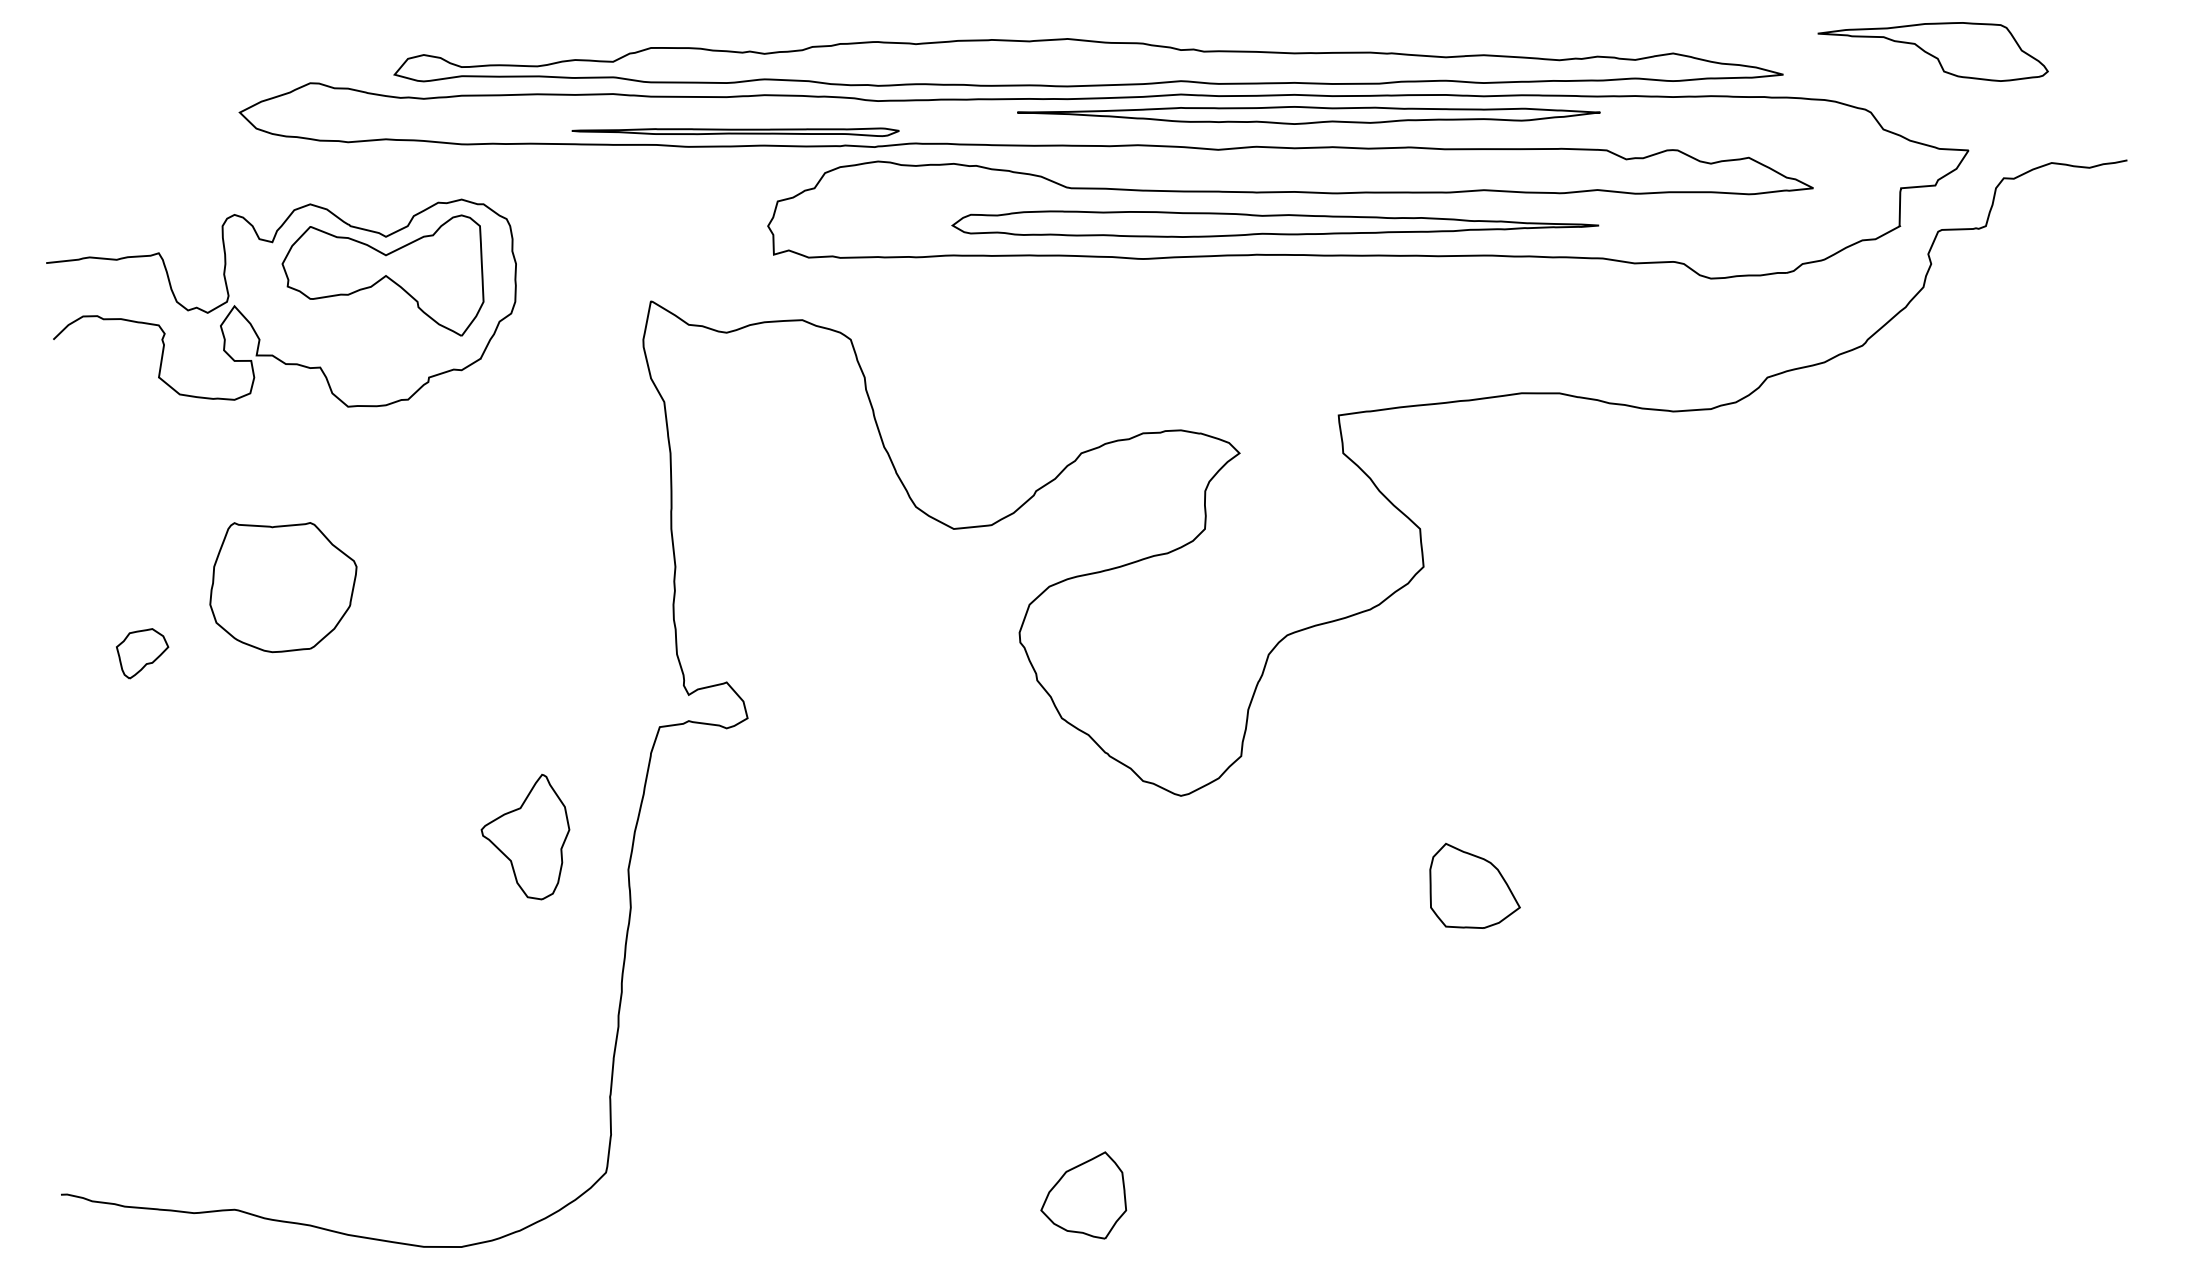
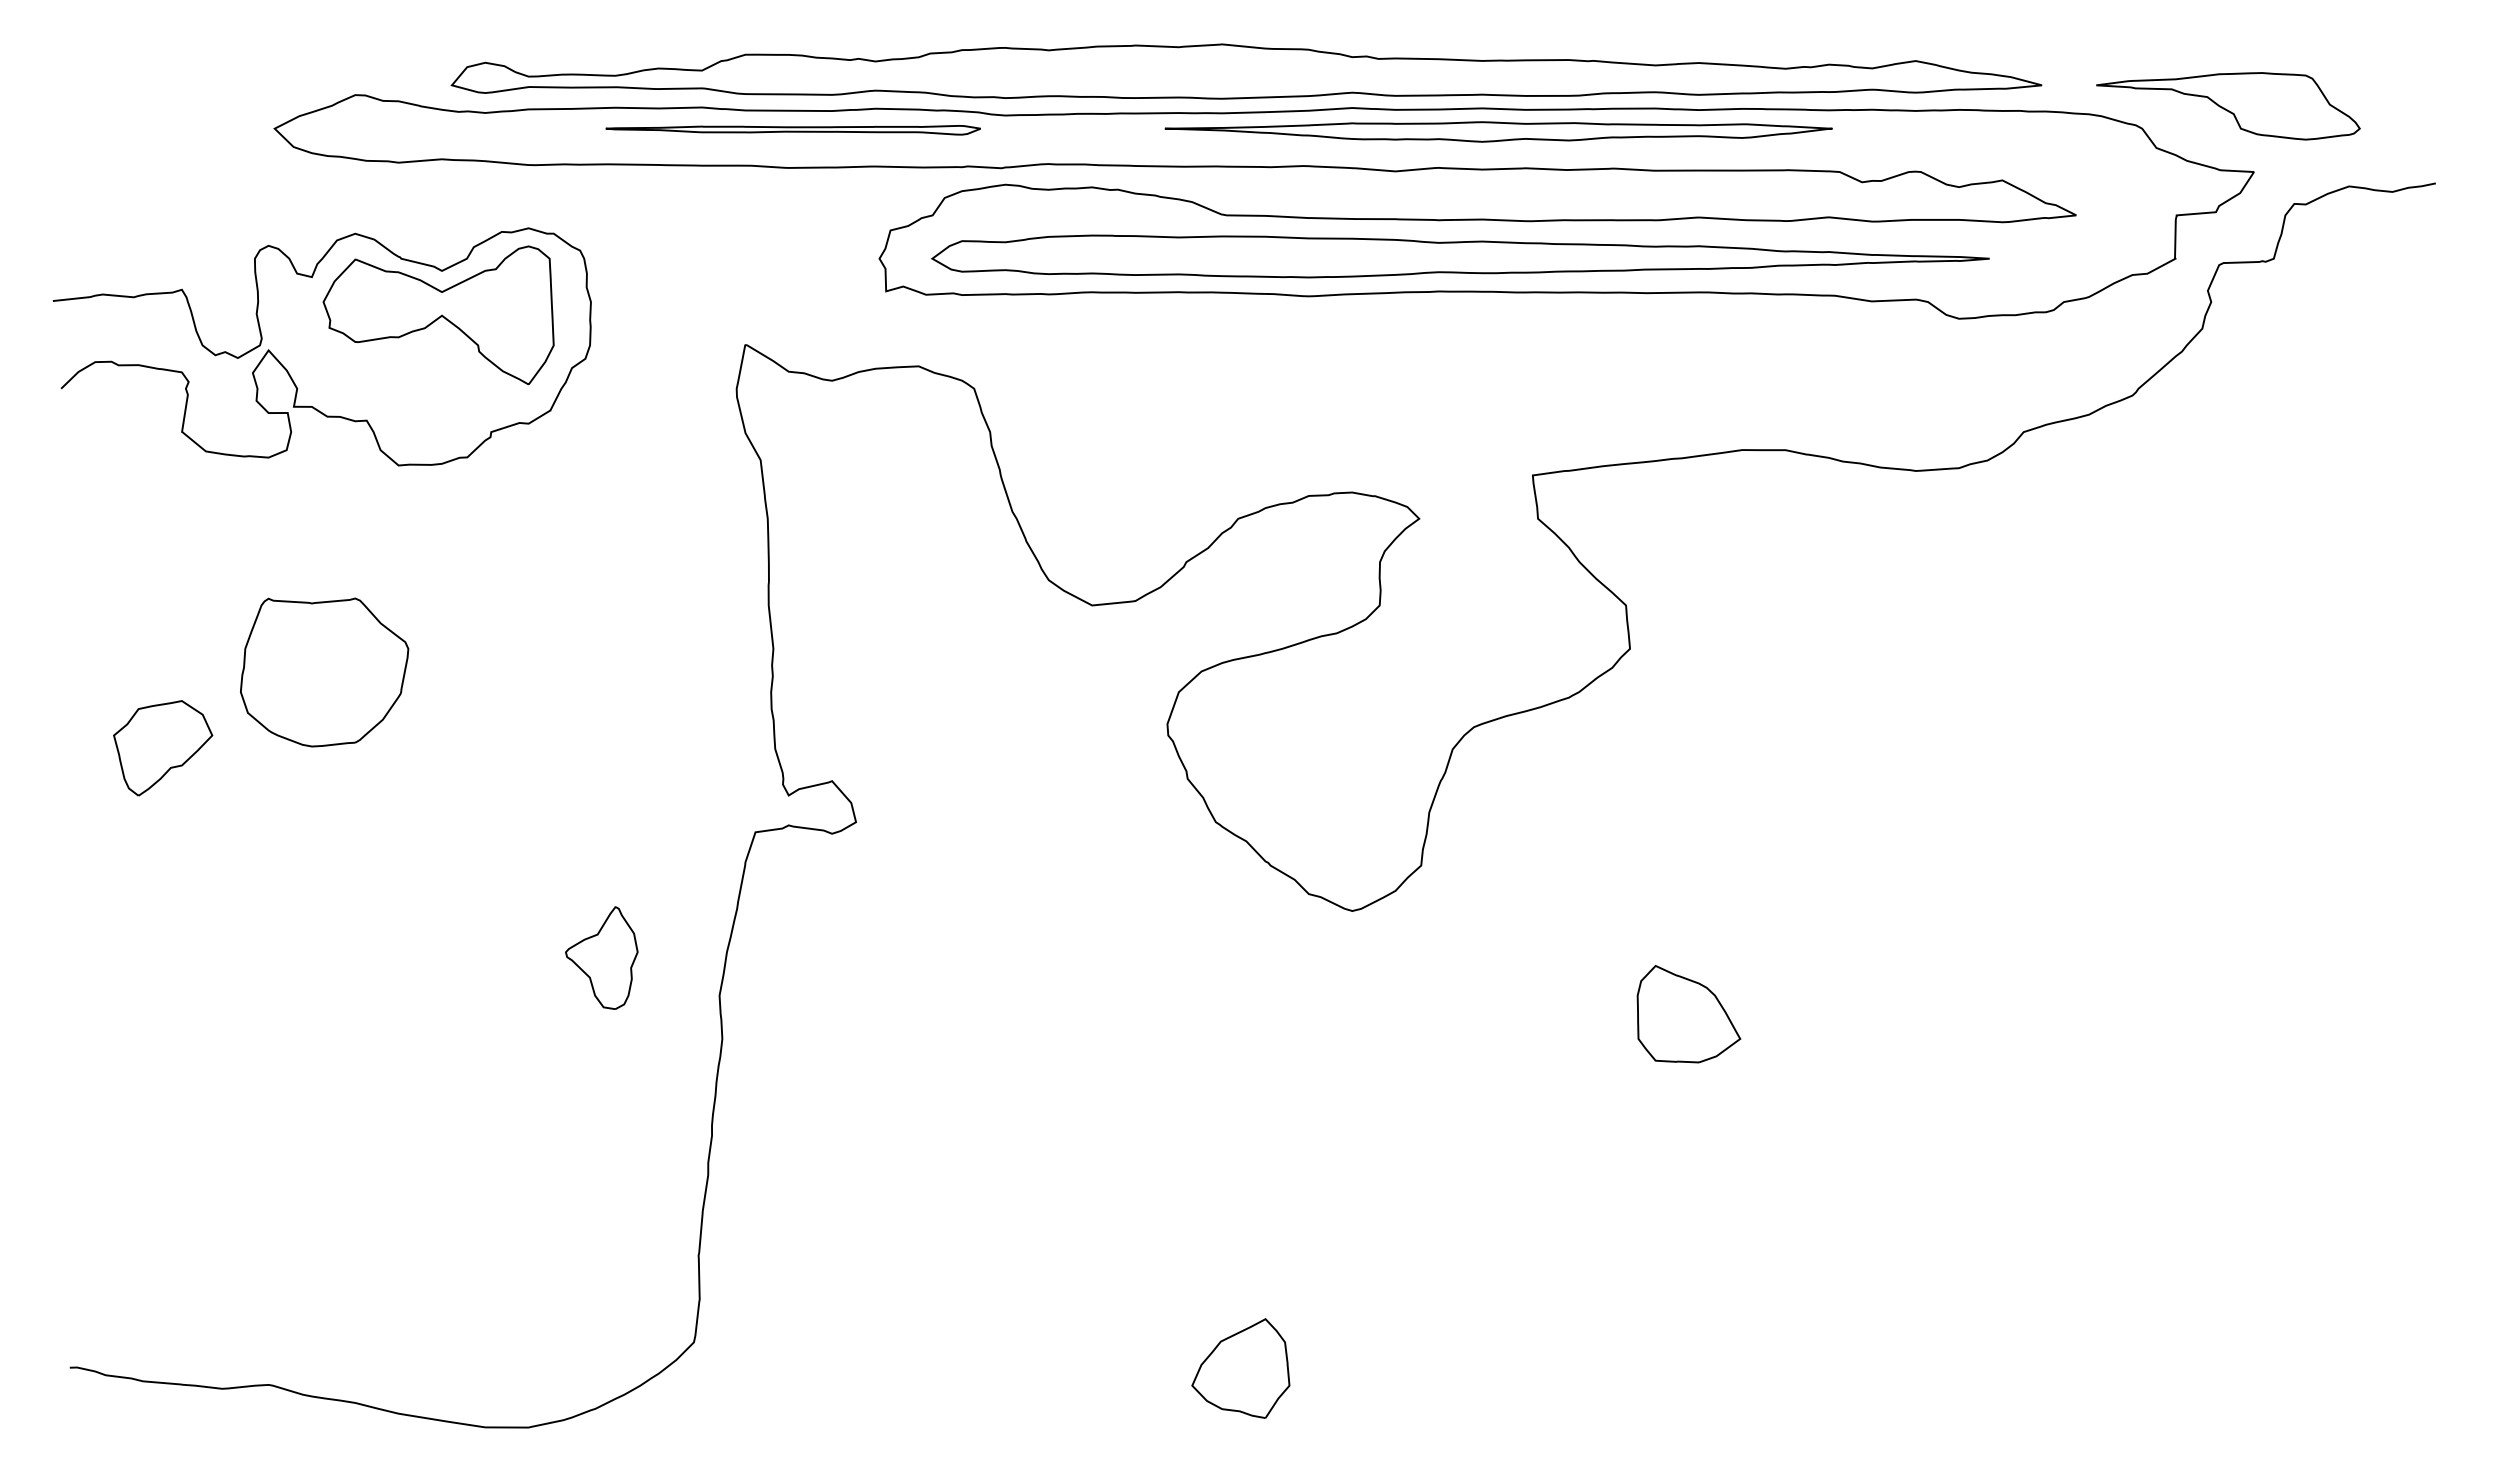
part: (1933, 52) -> (2228, 106), moved
part: (734, 132) -> (792, 130), moved
part: (1275, 224) -> (1460, 256), size x1.43
part: (142, 653) -> (163, 748), size x1.67
part: (525, 836) -> (601, 957), size x0.71

